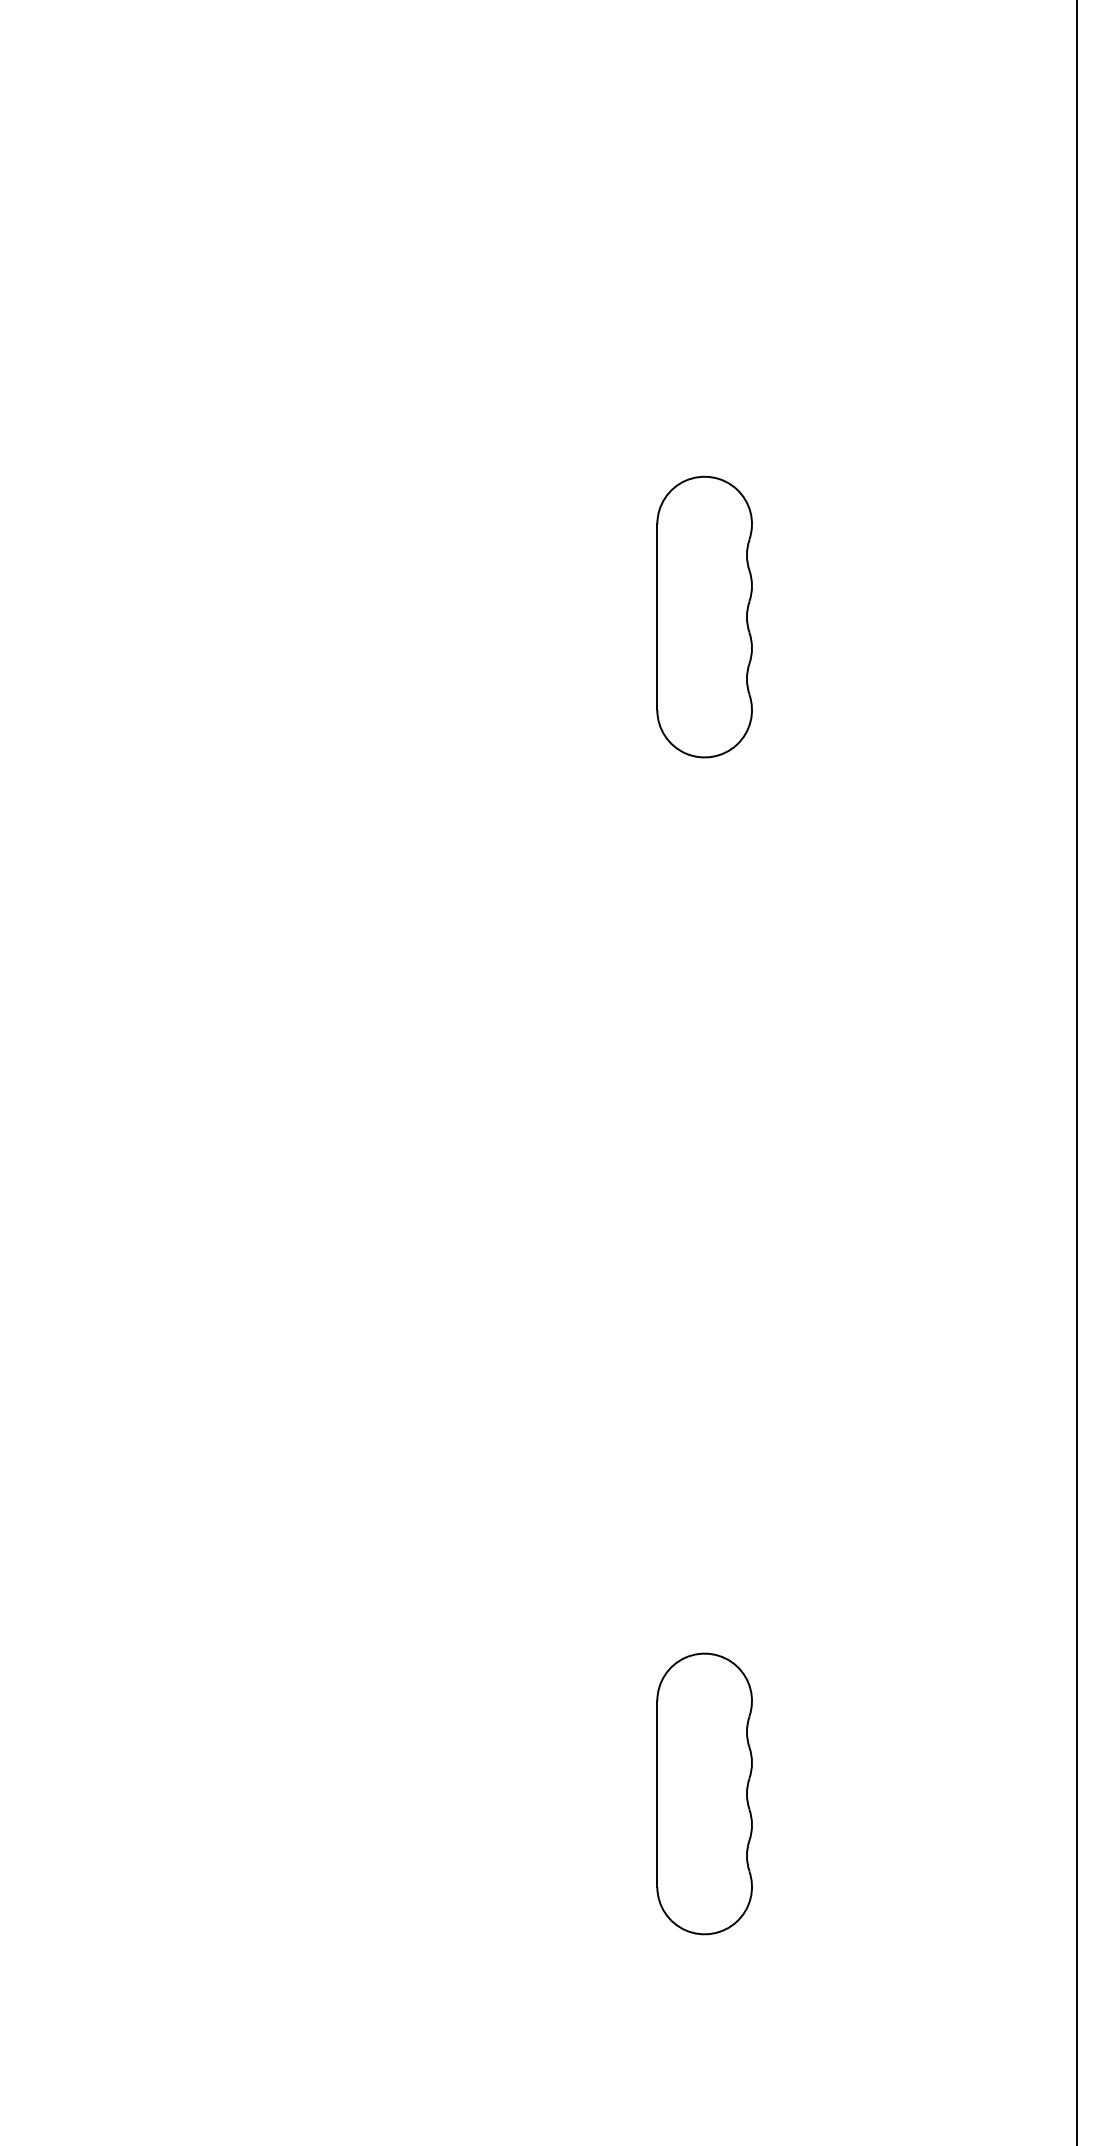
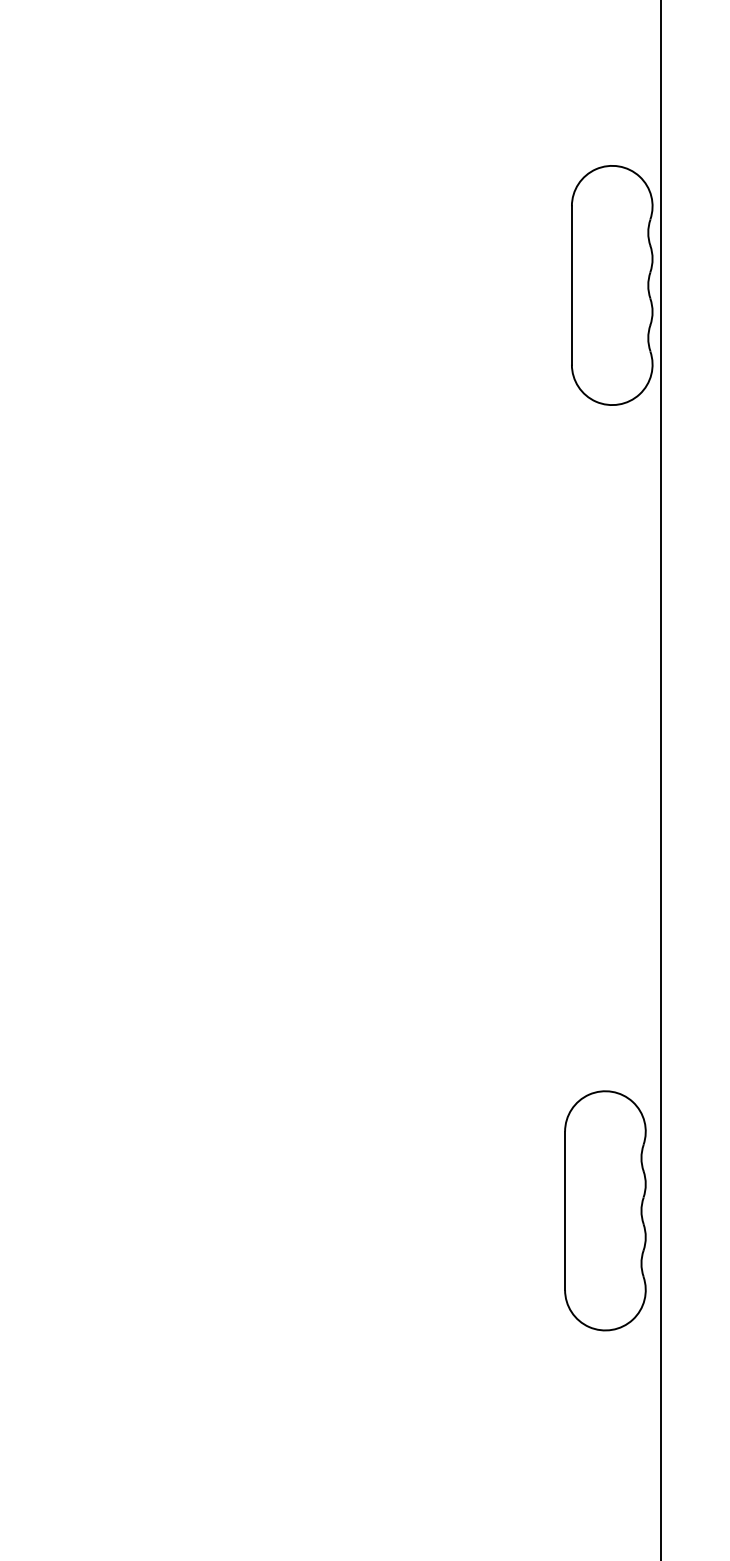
part: (704, 616) -> (612, 284), moved
part: (704, 1793) -> (605, 1210), moved

